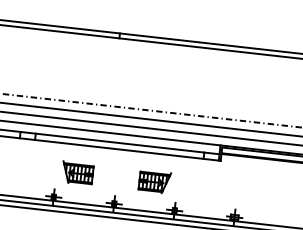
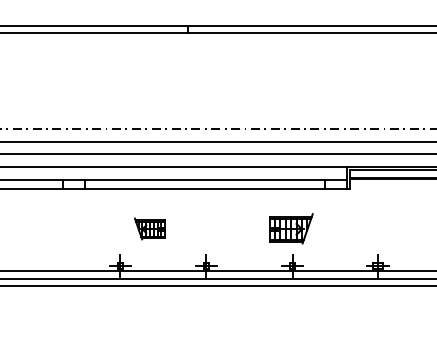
part: (77, 172) -> (149, 228), size x0.7
part: (155, 181) -> (291, 228), moved

